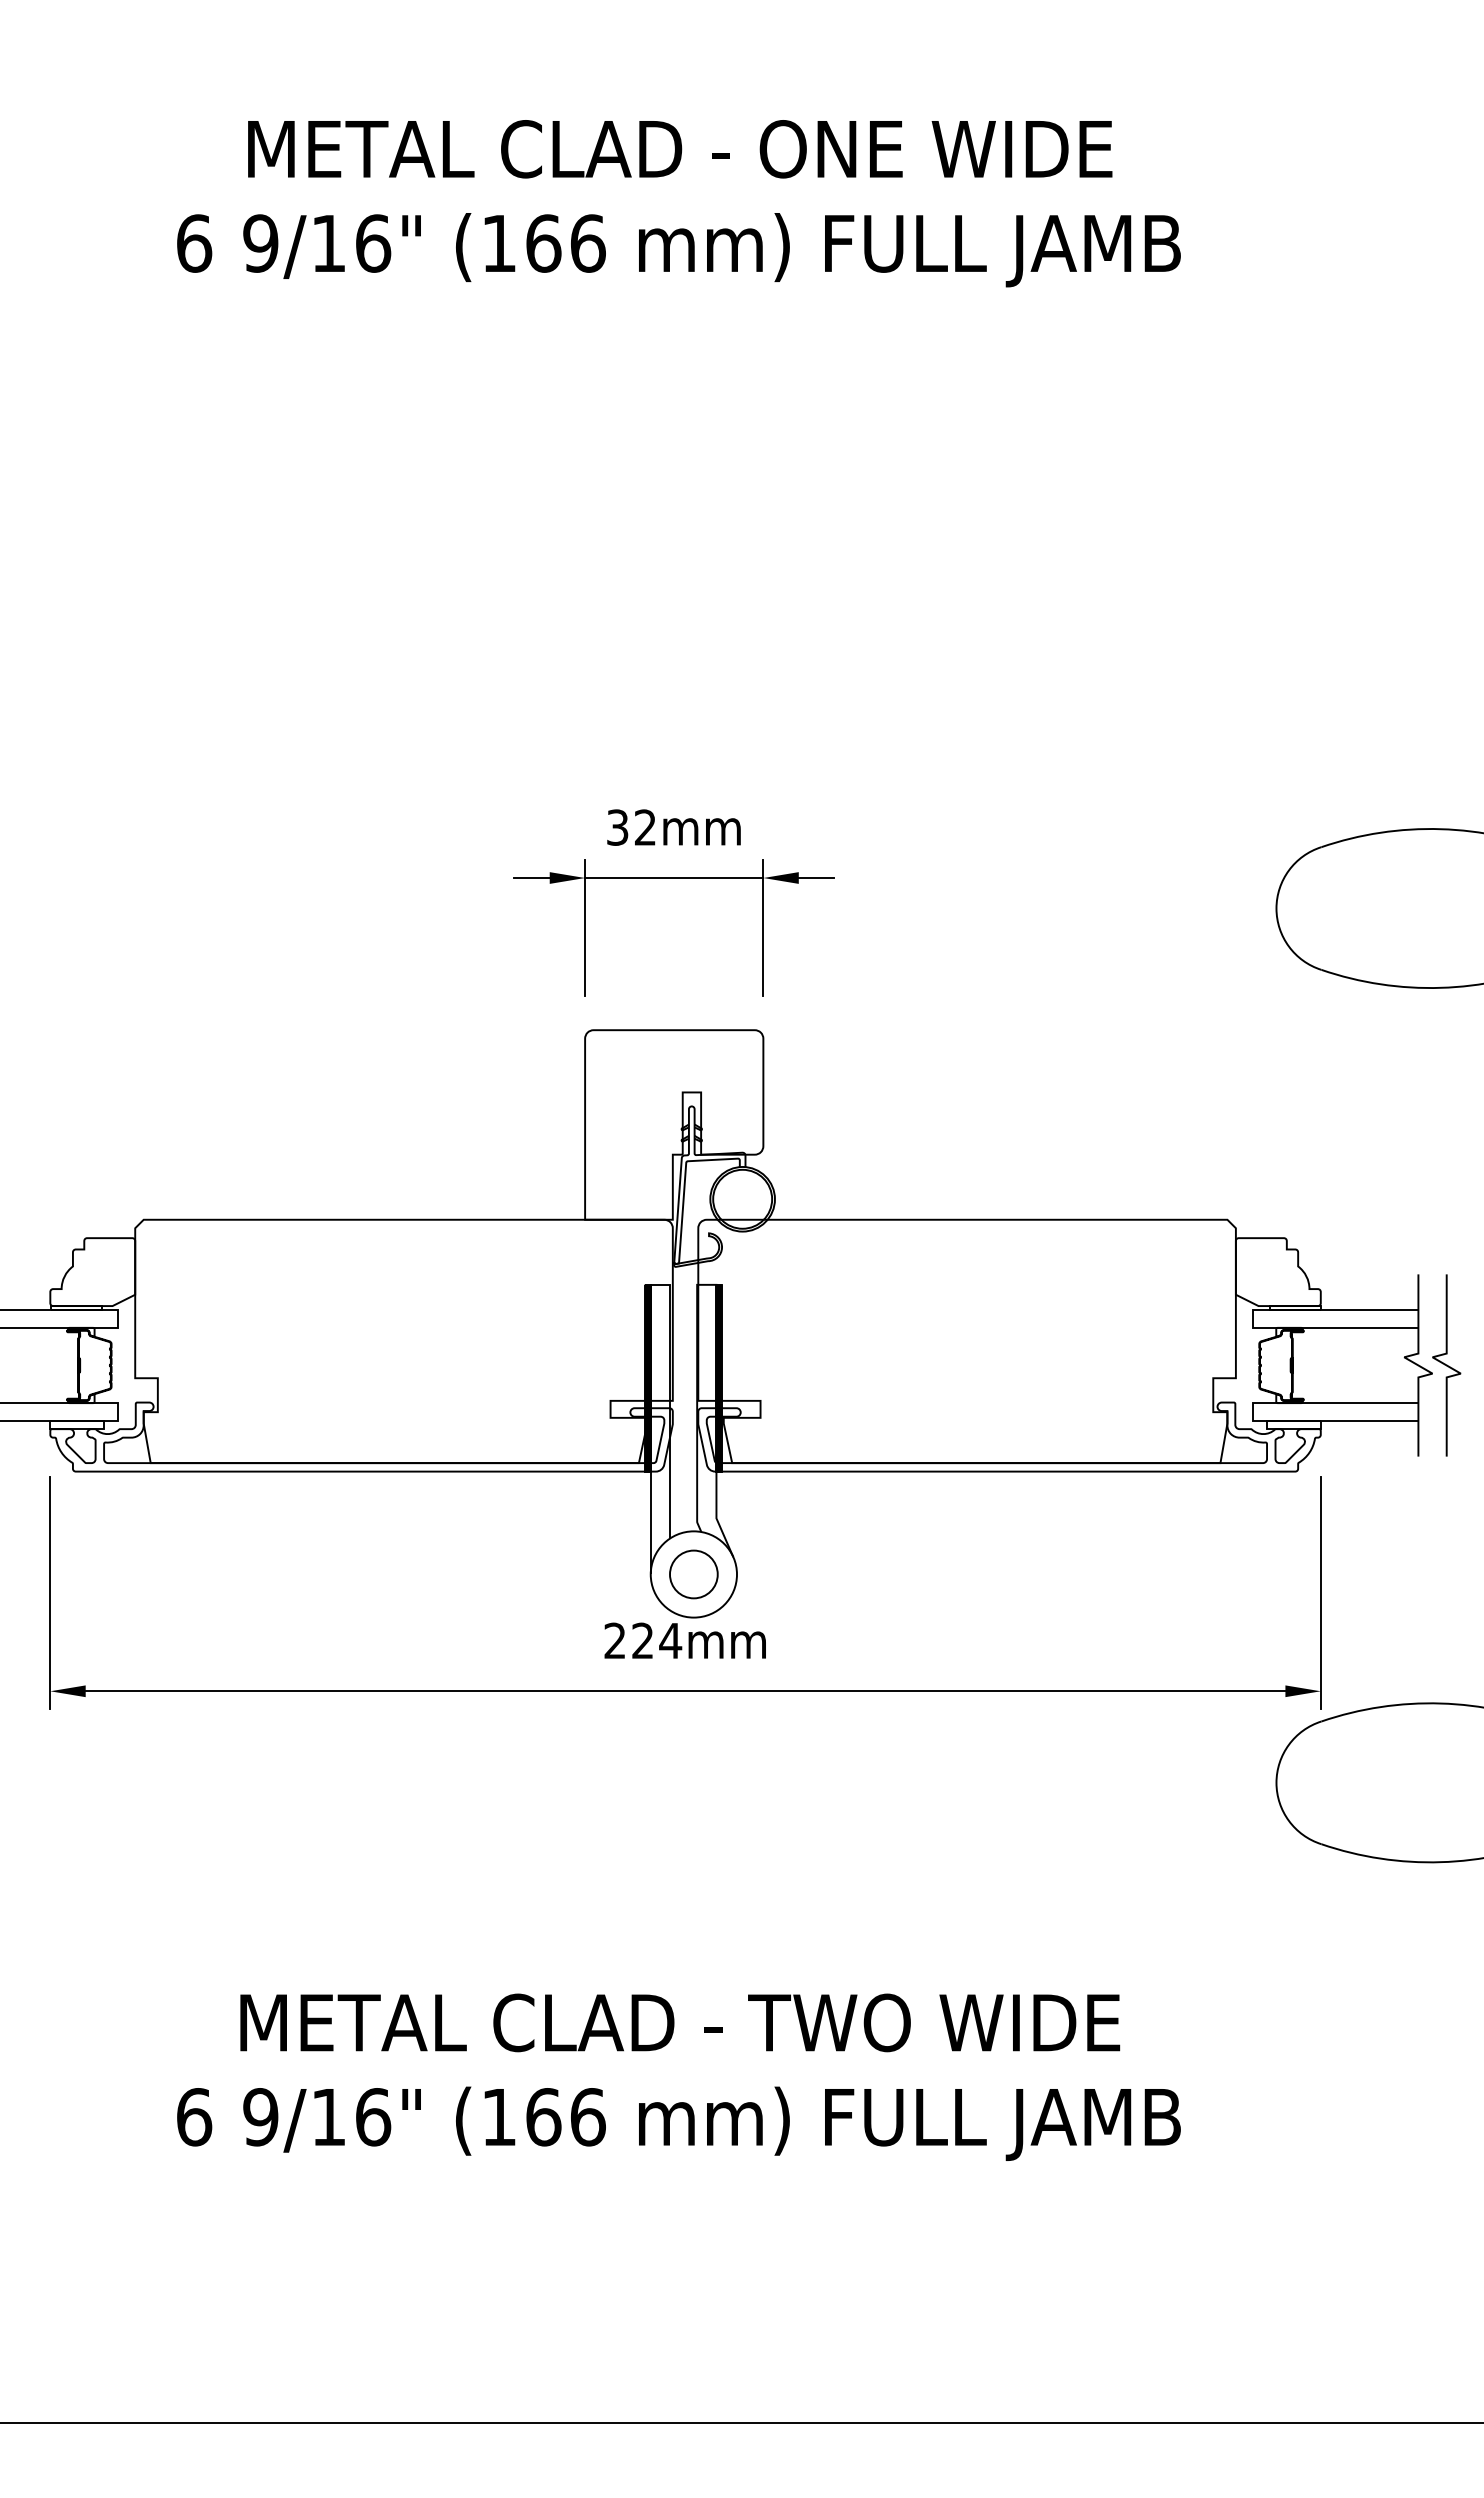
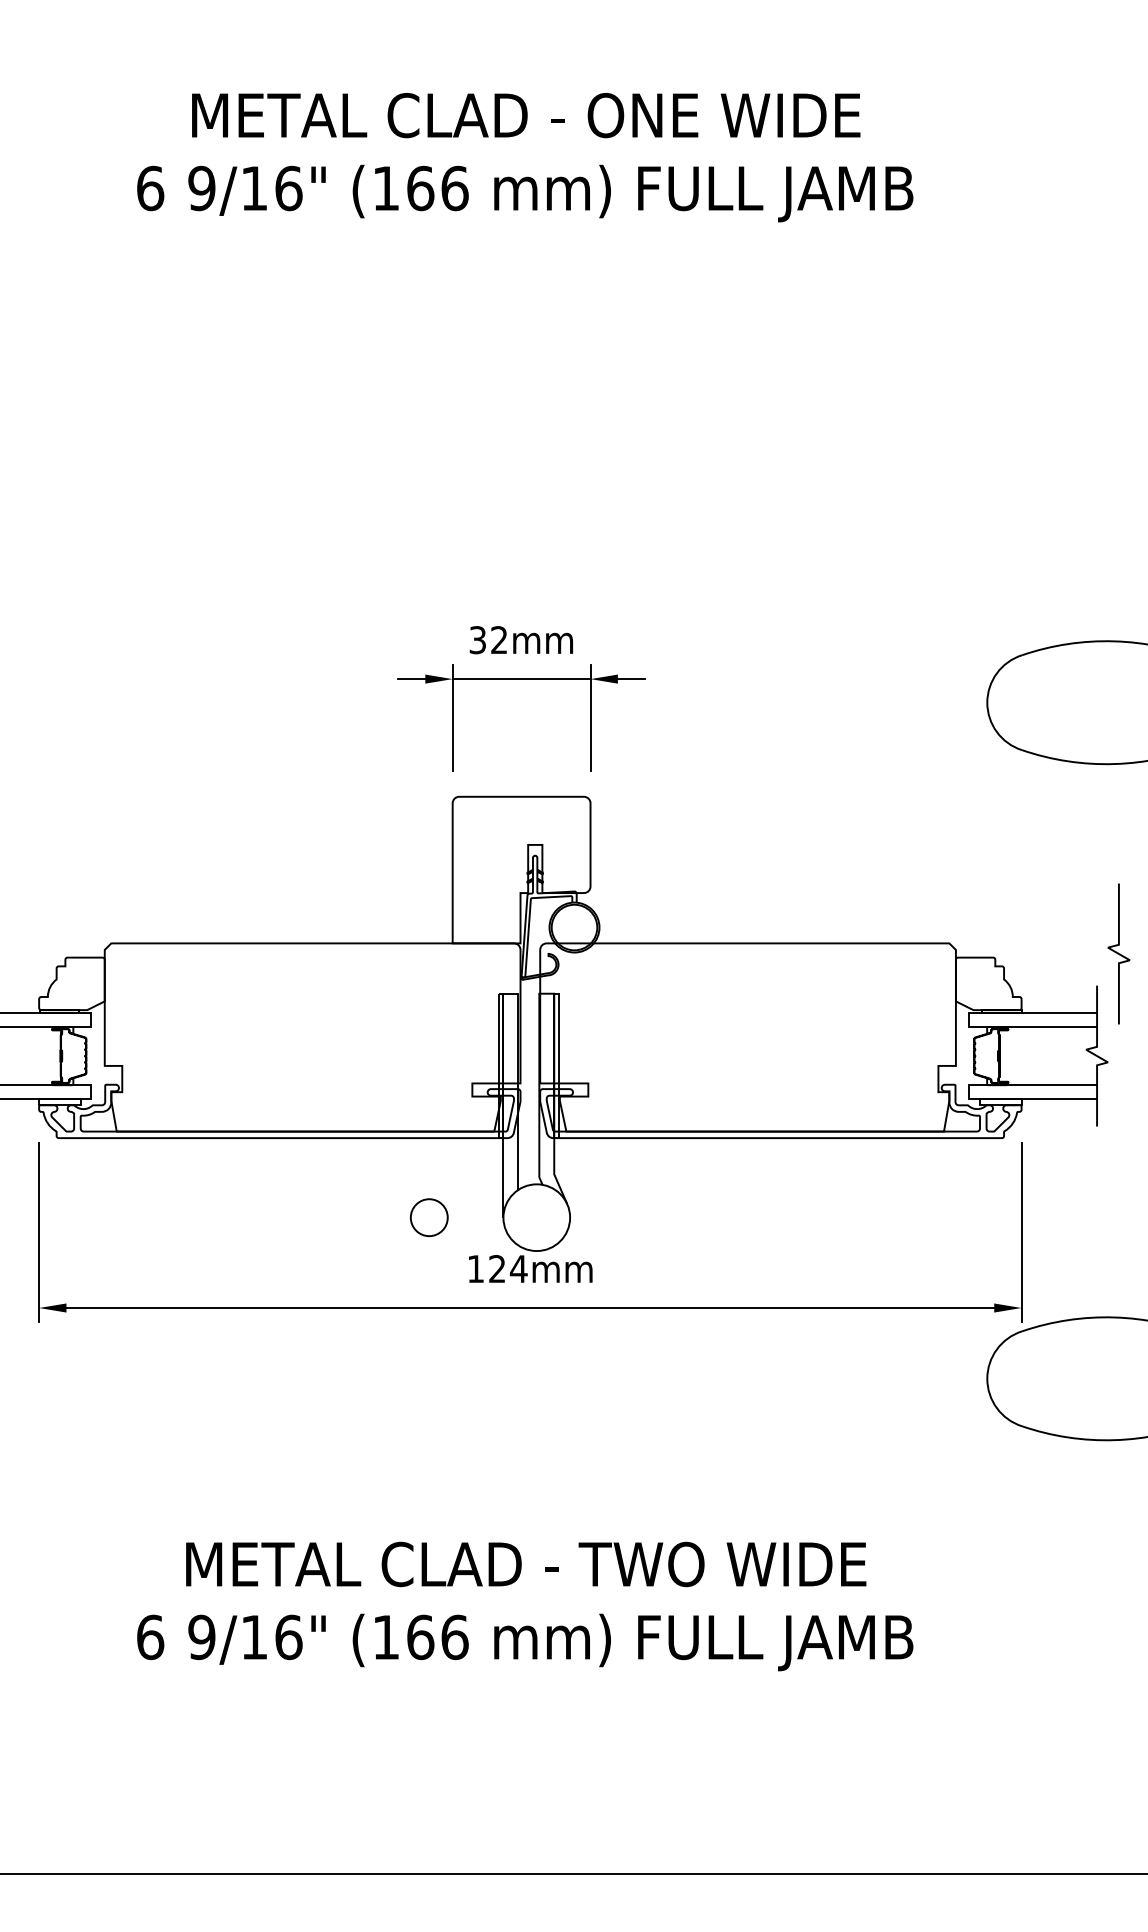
curve: (1446, 1365) -> (1118, 954), moved
hatch: (647, 1377) -> (500, 1065), removed
hatch: (719, 1377) -> (556, 1065), removed
circle: (693, 1574) -> (429, 1217), moved
text: (614, 1640) -> (475, 1268), 224mm -> 124mm

